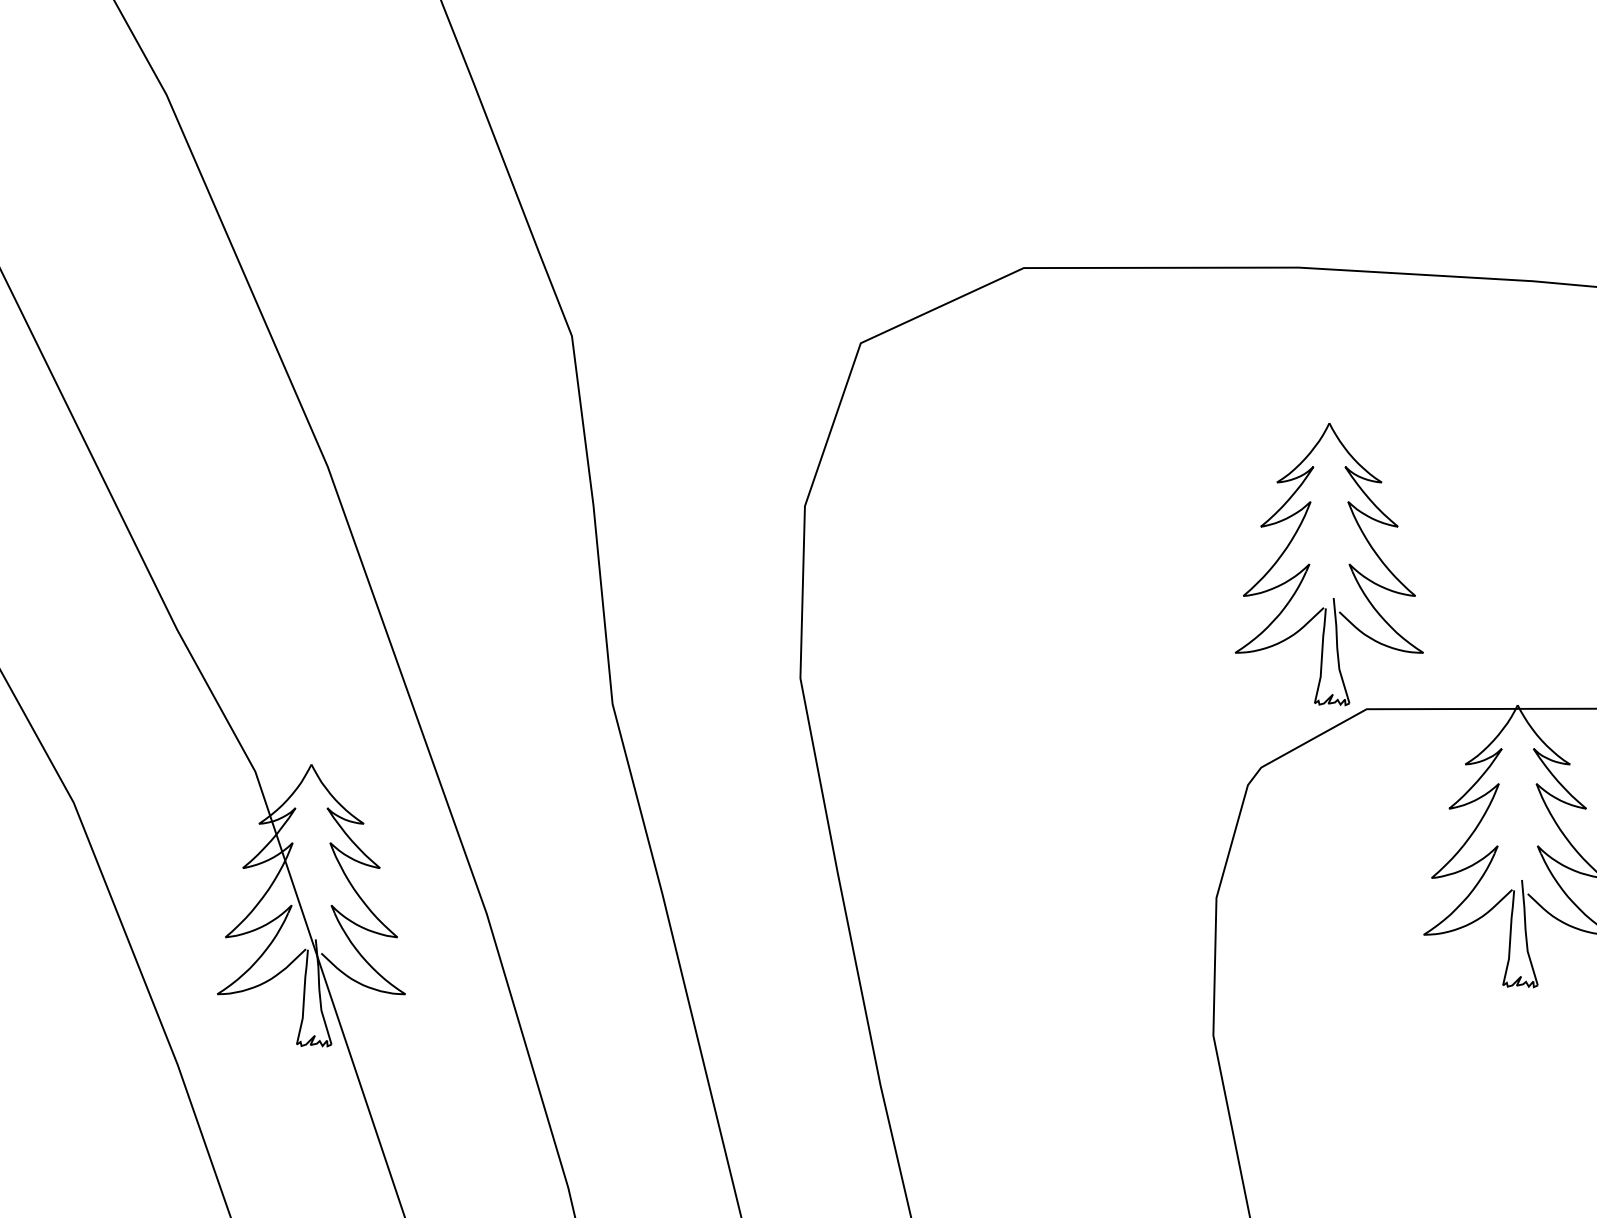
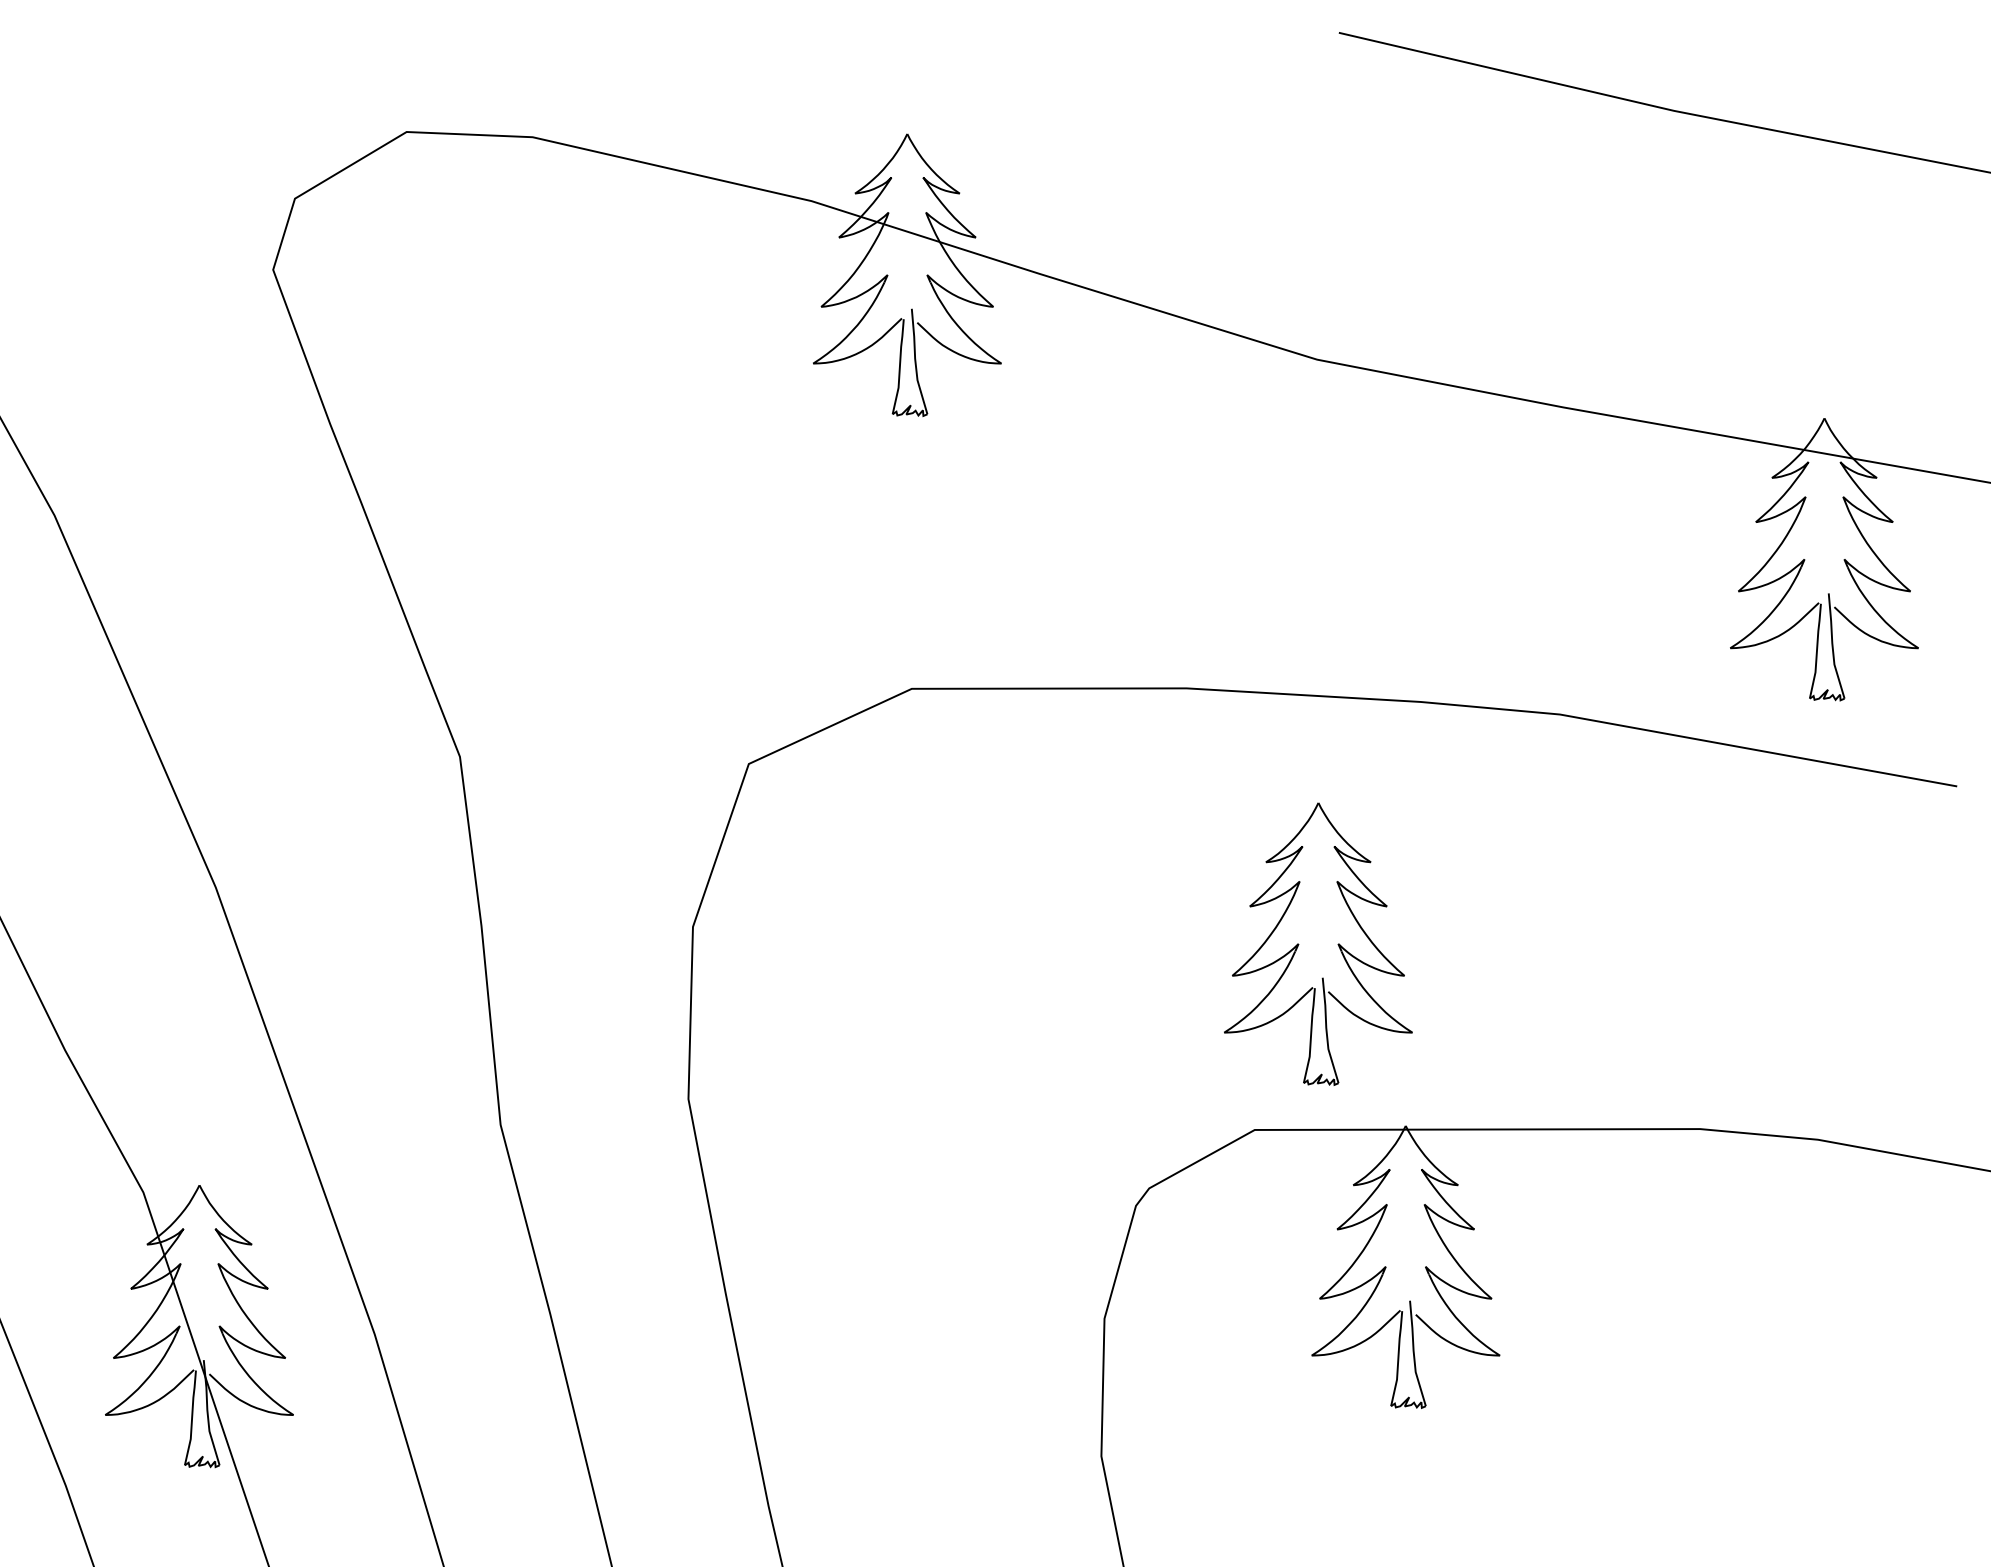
part: (1310, 564) -> (1299, 944), moved

